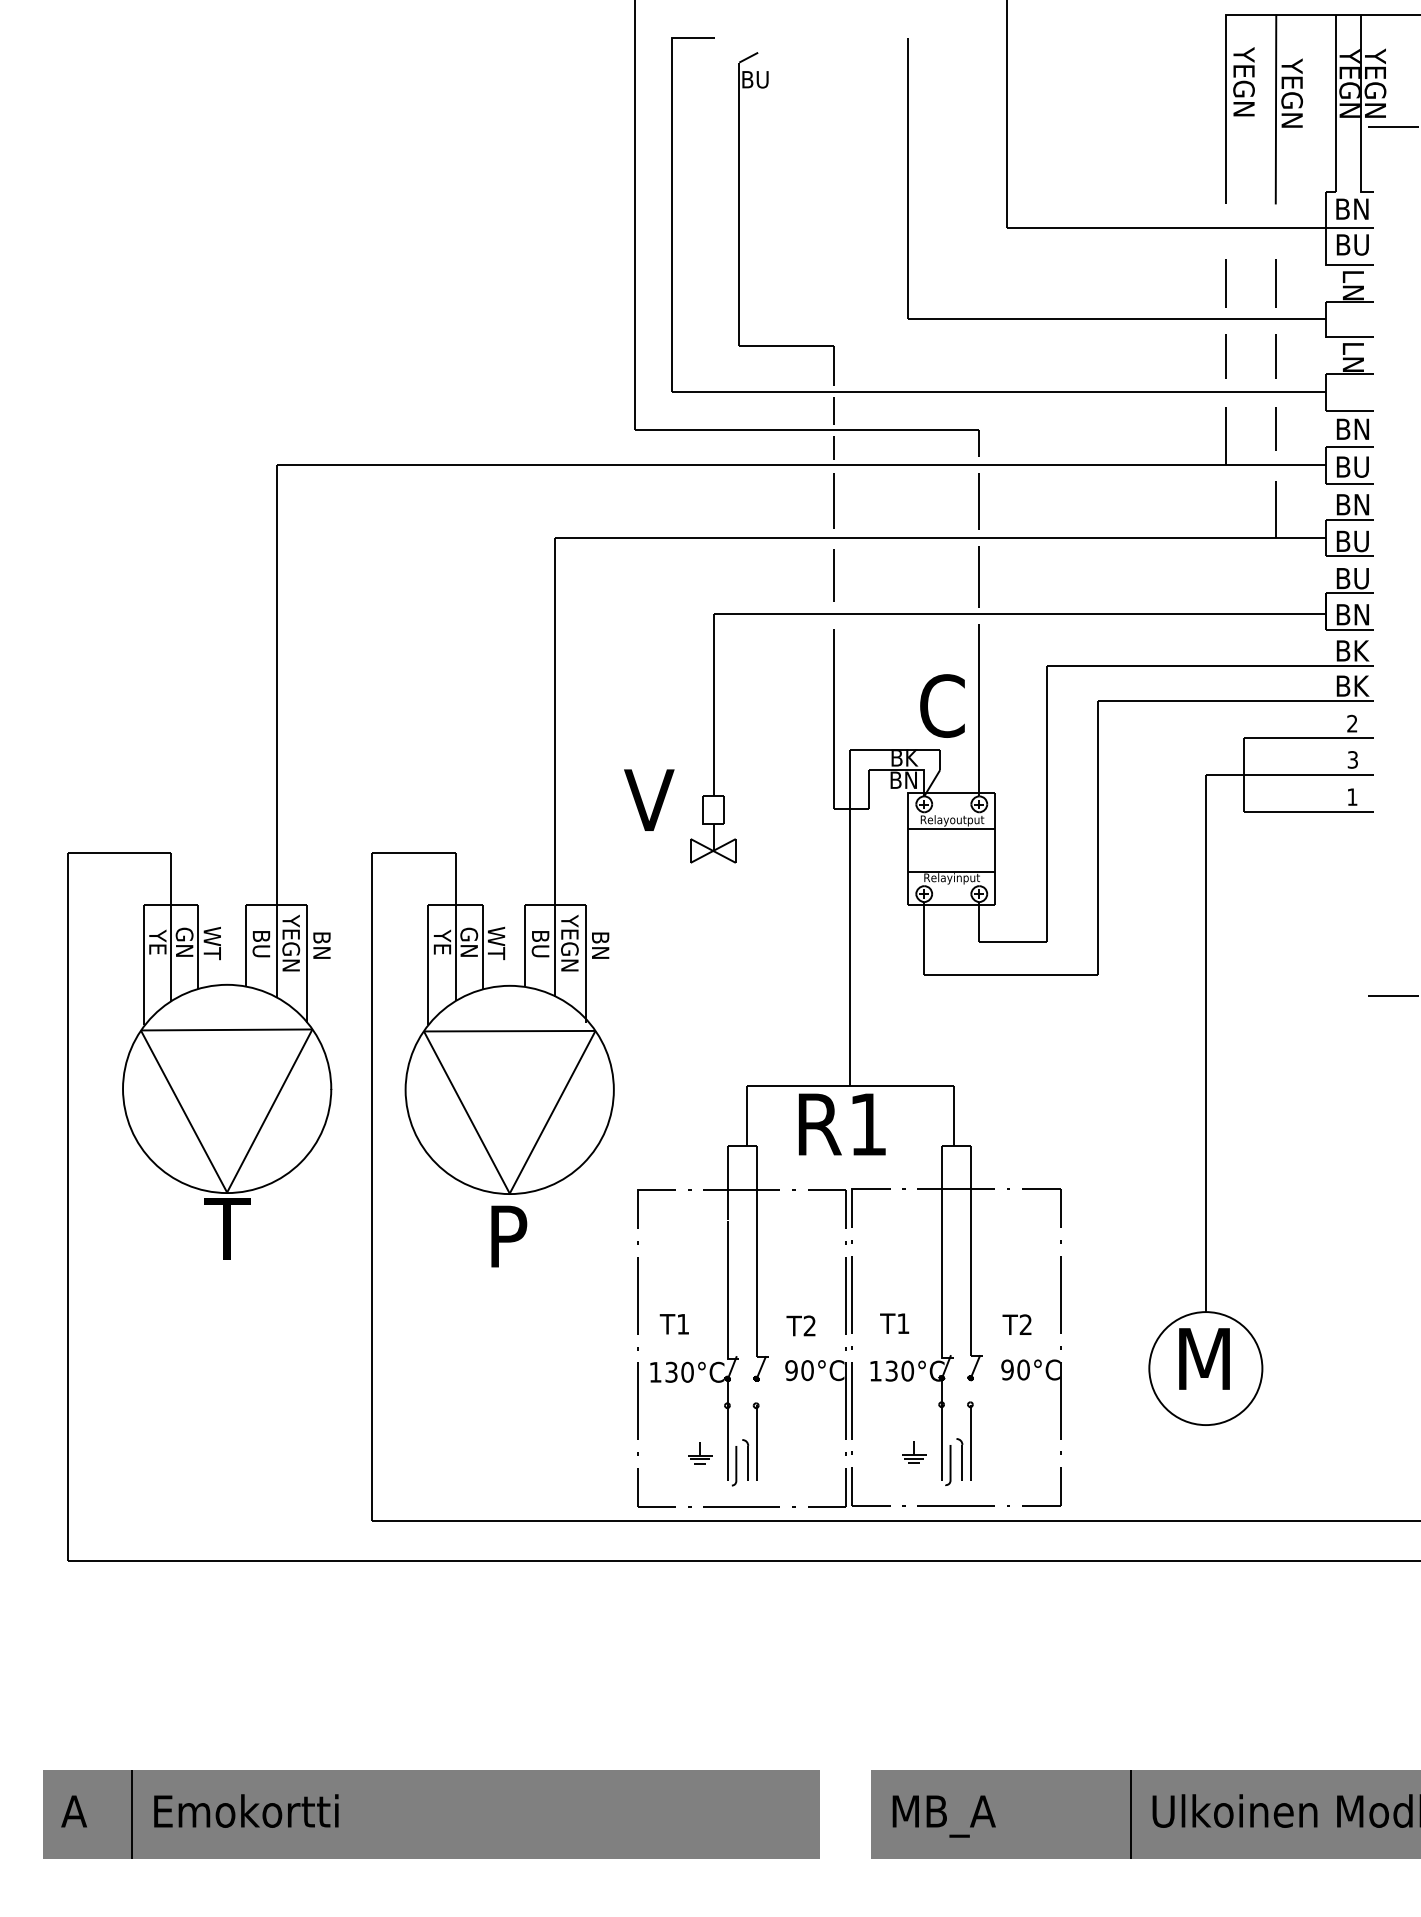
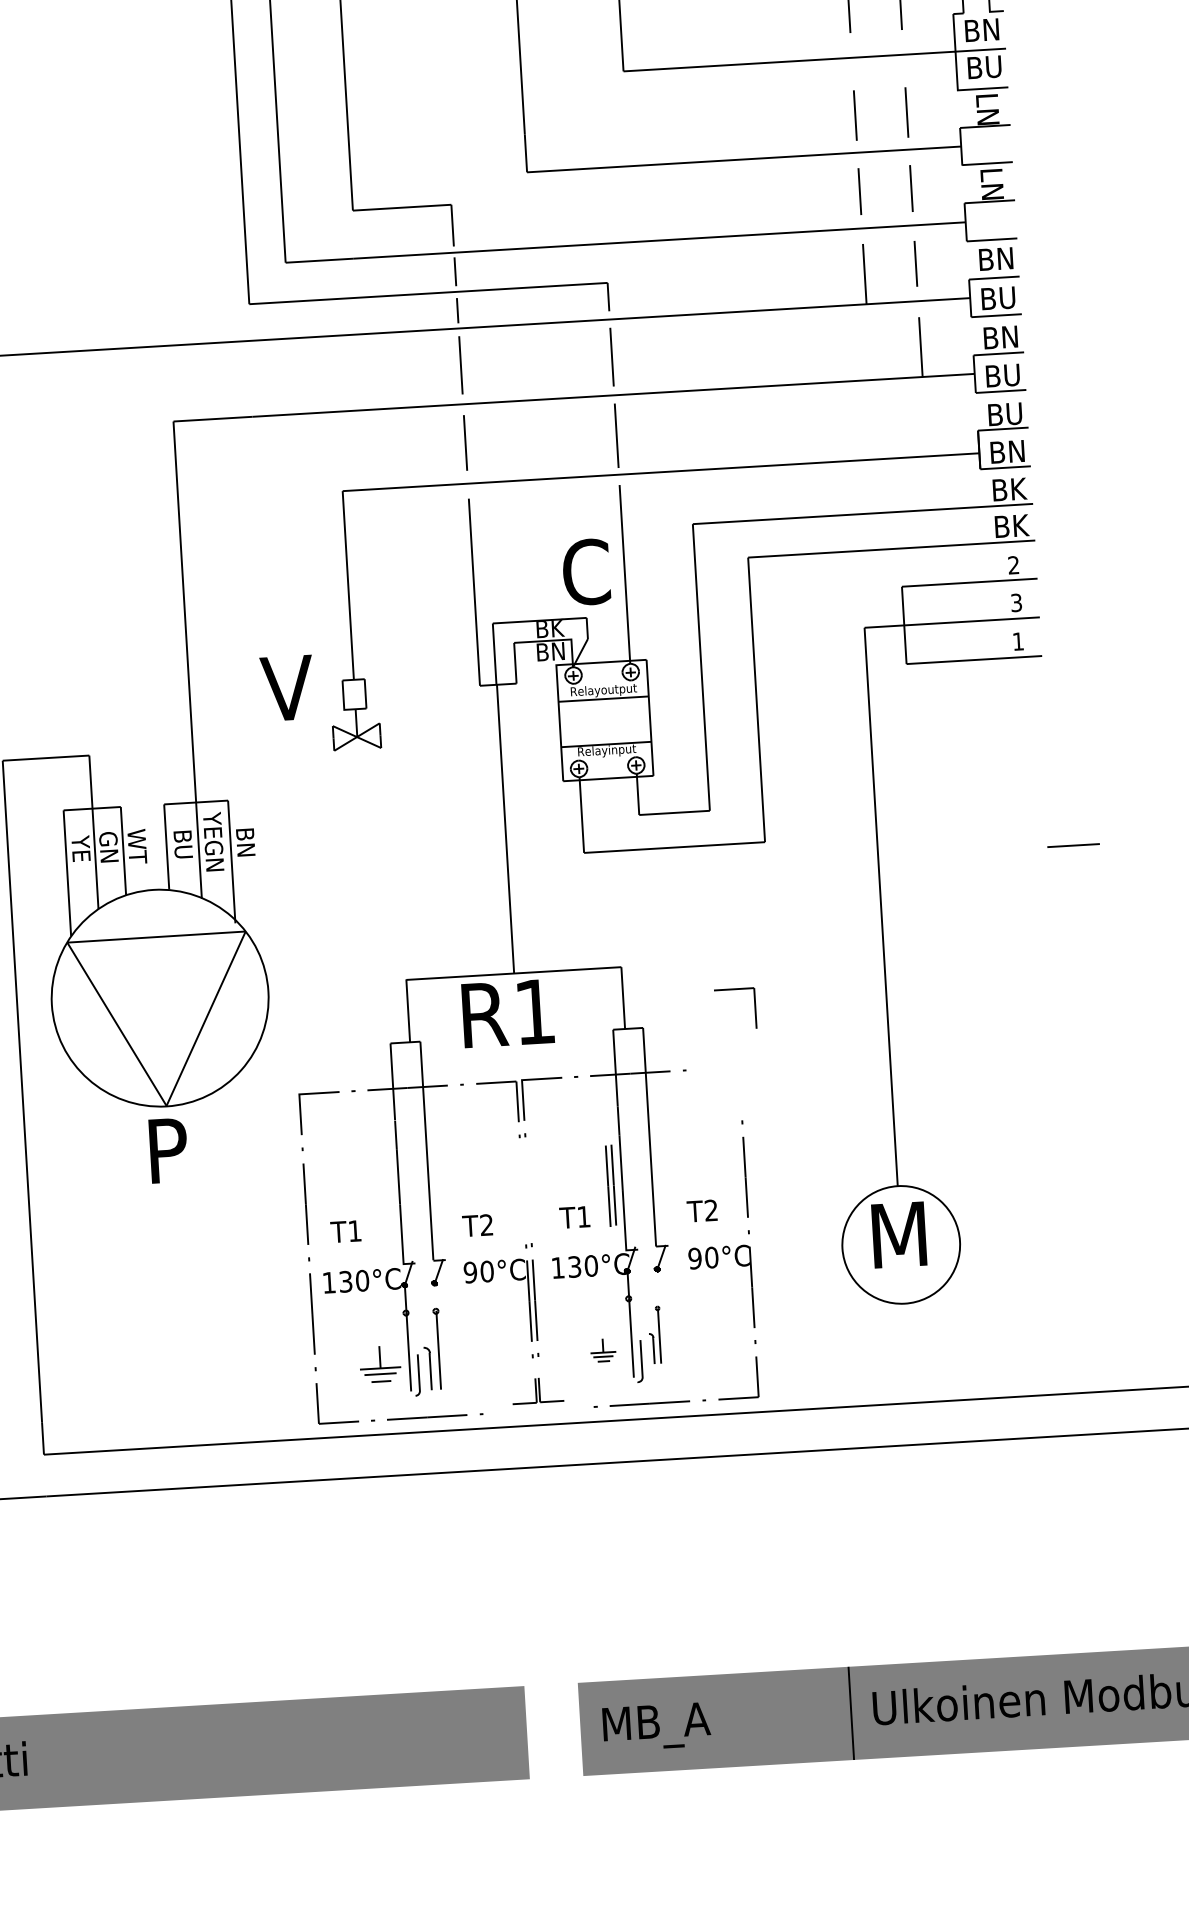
part: (1041, 1189) -> (734, 989), moved
part: (848, 1295) -> (610, 1185), moved
part: (964, 1440) -> (654, 1334), size x0.7
part: (700, 1453) -> (380, 1364), size x1.6
part: (849, 1487) -> (538, 1390), size x0.6

